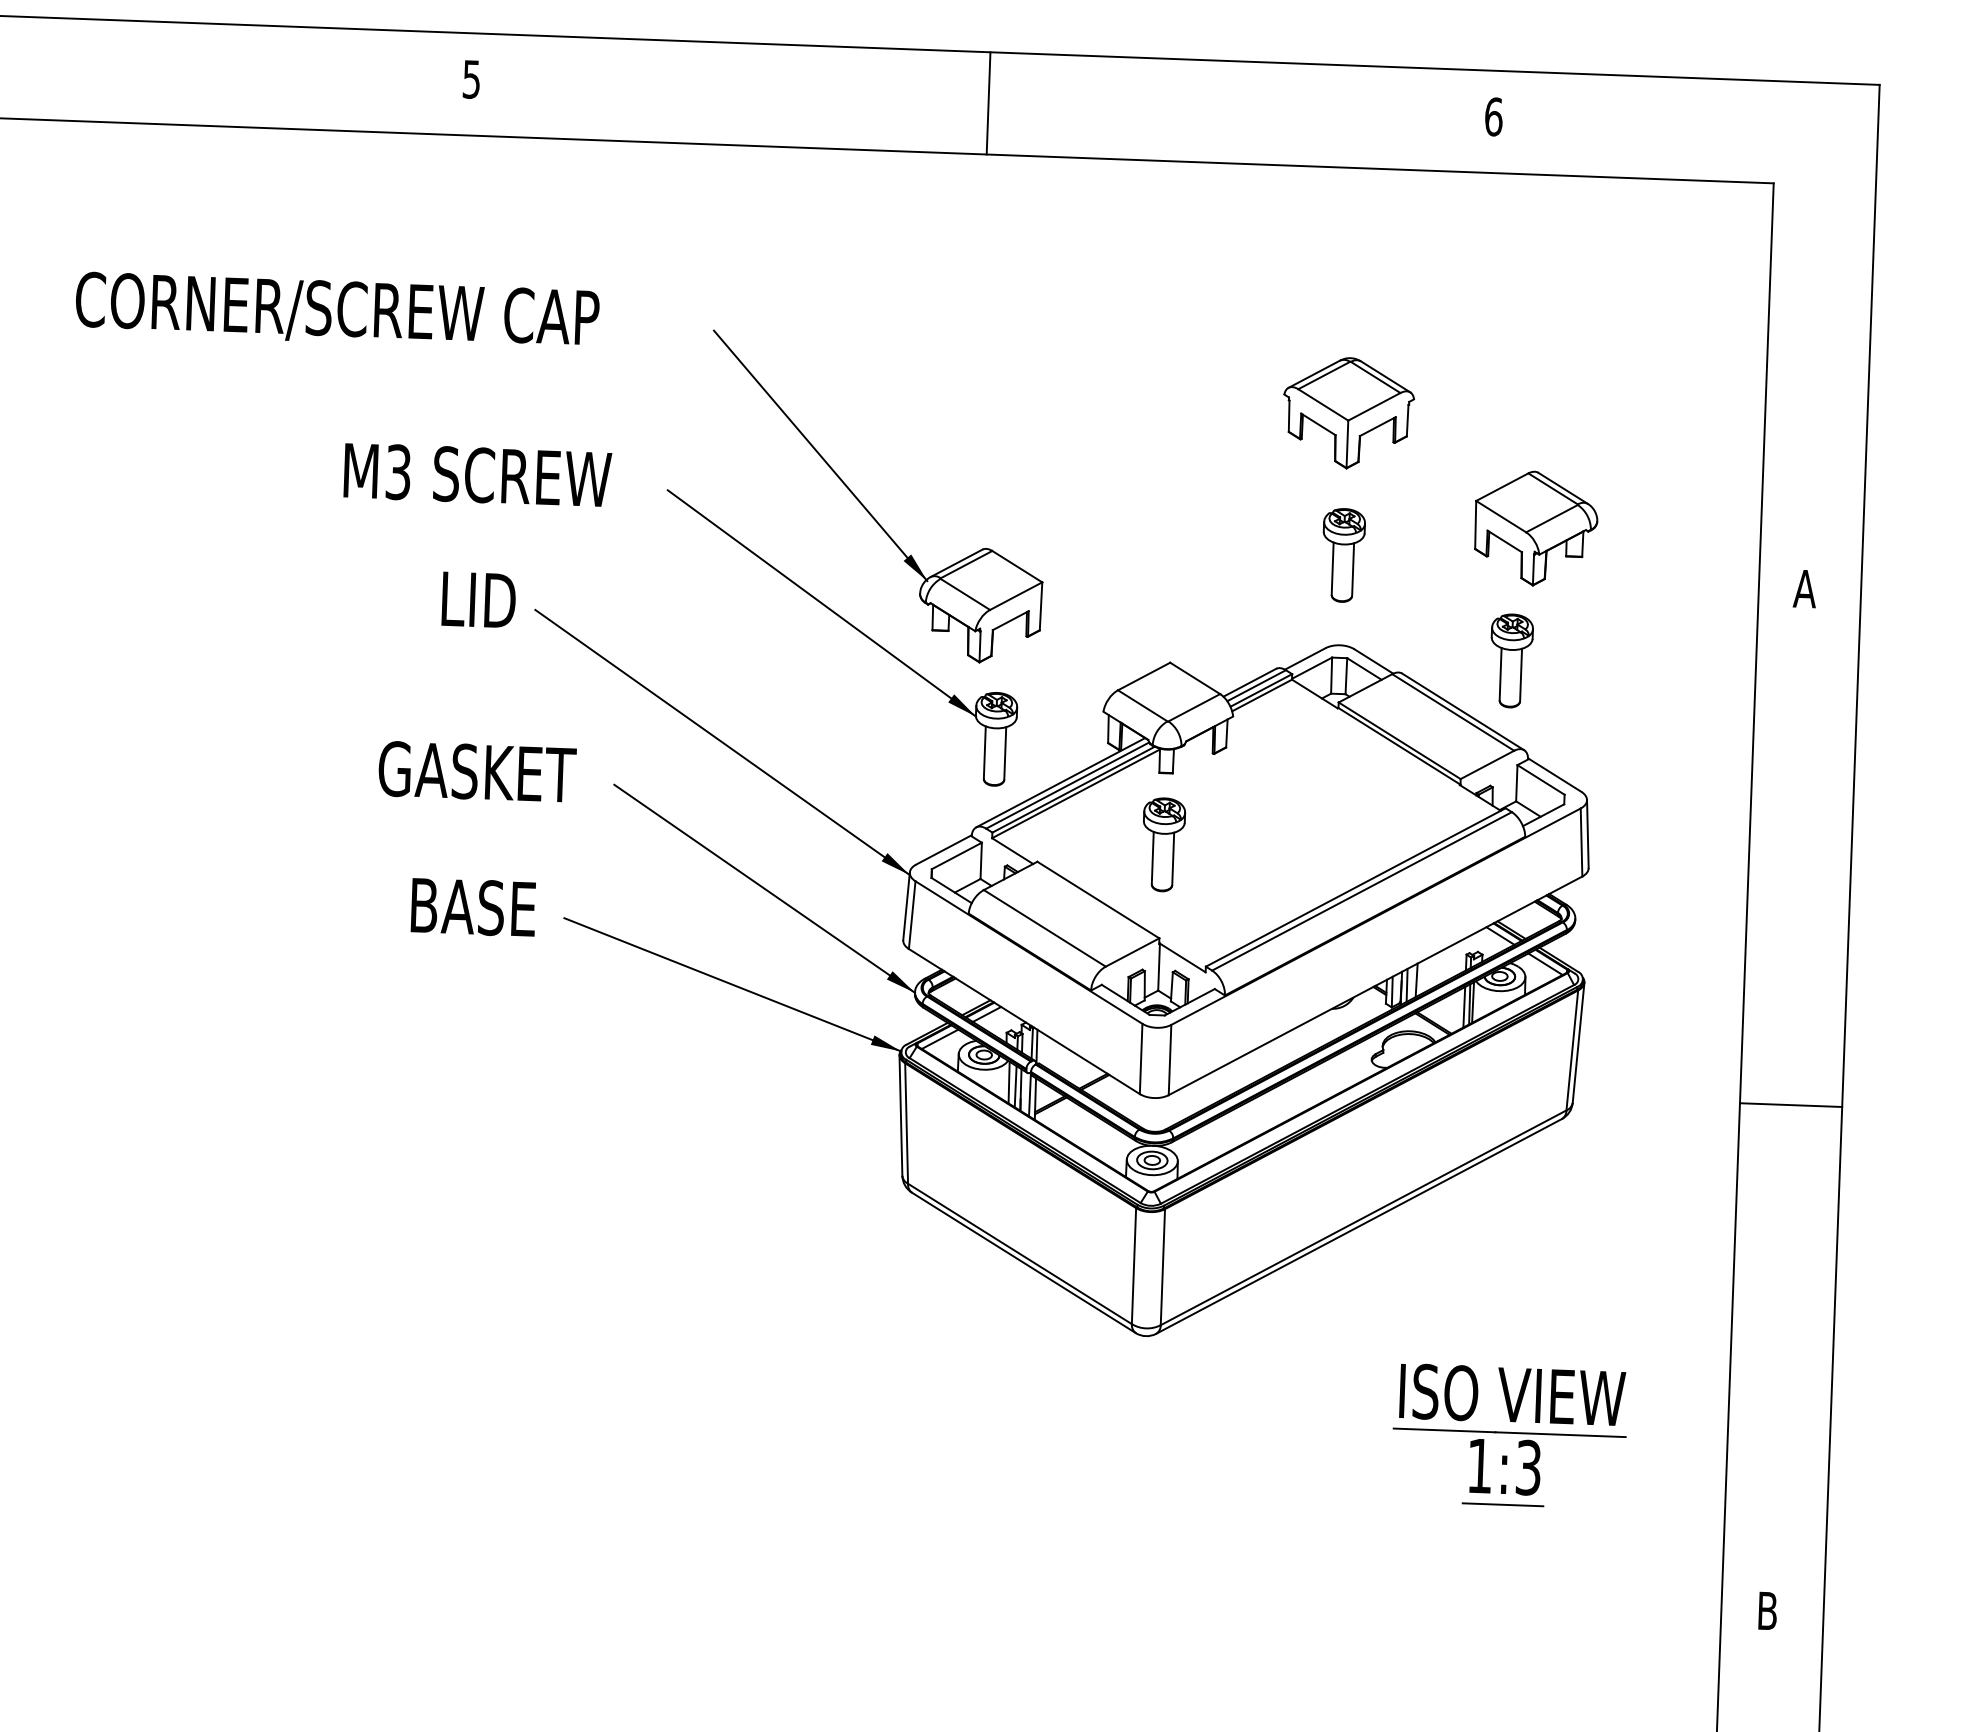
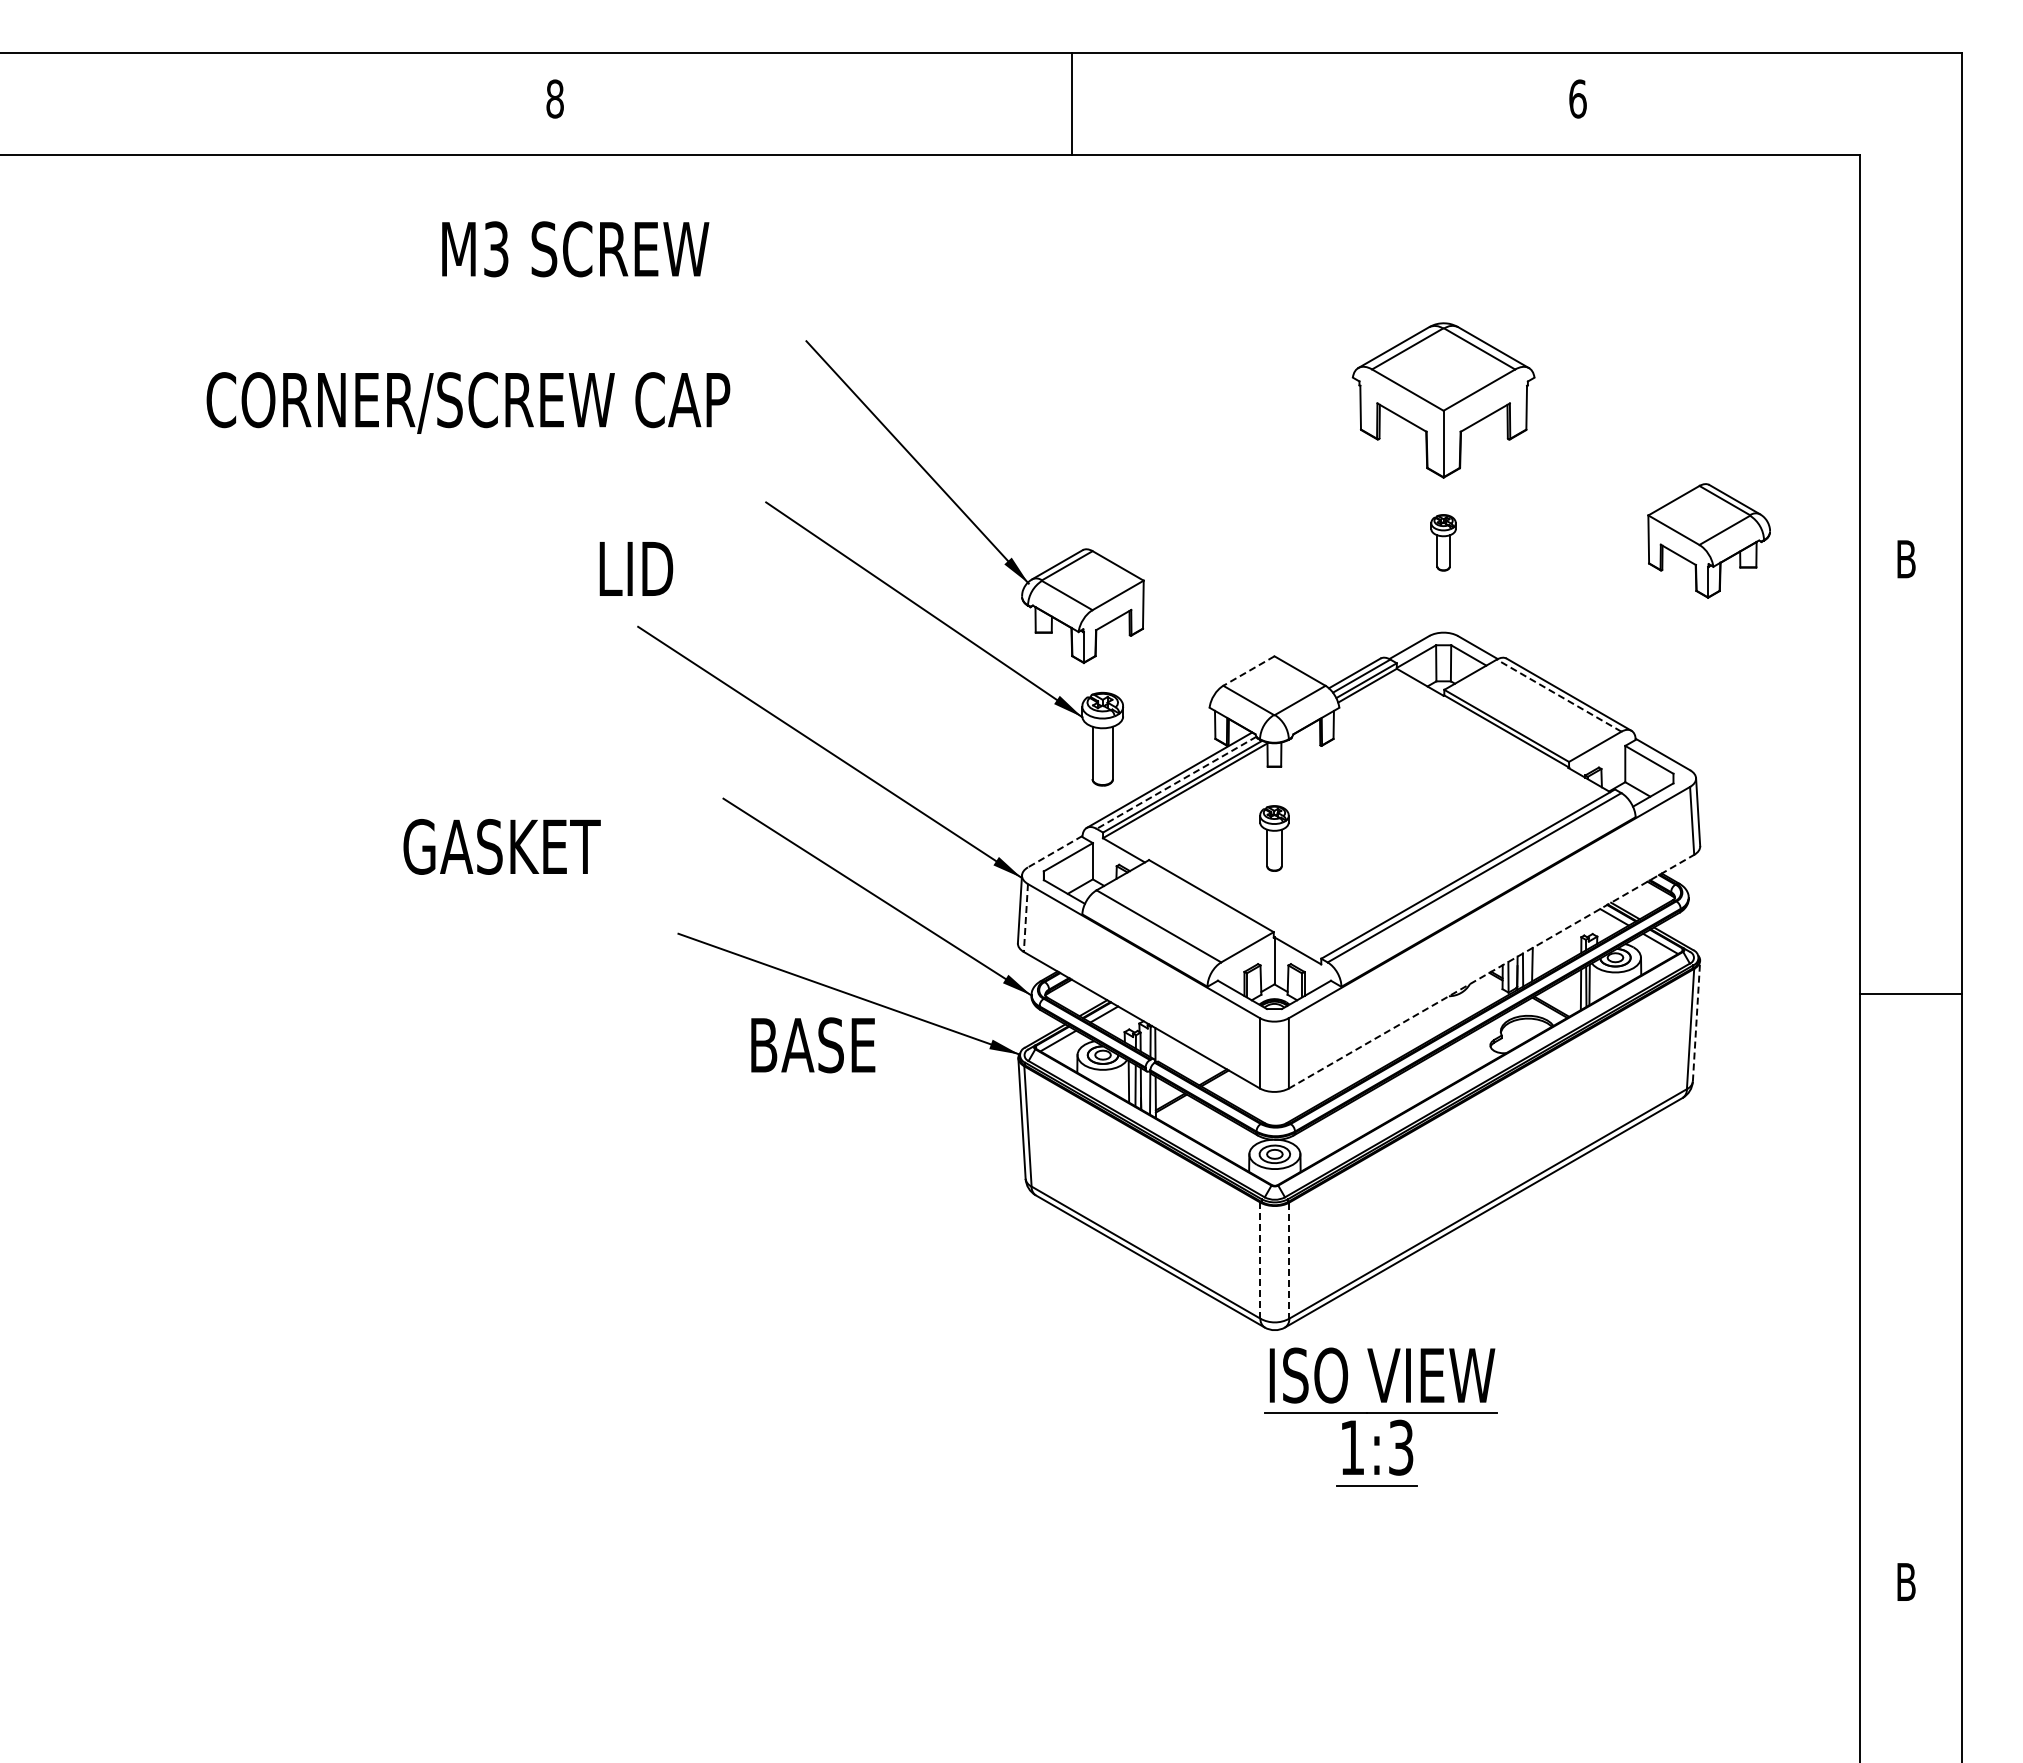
text: (471, 78) -> (554, 98), 5 -> 8
text: (337, 311) -> (468, 402), moved
part: (1348, 413) -> (1443, 400), size x1.4
text: (477, 475) -> (575, 249), moved
part: (1535, 528) -> (1708, 540), moved
part: (1343, 555) -> (1443, 542), size x0.6
text: (1804, 589) -> (1905, 559), A -> B
text: (479, 599) -> (636, 568), moved
part: (1511, 660) -> (1615, 641), removed
line: (1143, 676) -> (1248, 671), solid -> dashed
line: (1453, 712) -> (1559, 695), solid -> dashed
text: (476, 771) -> (501, 846), moved
line: (1067, 786) -> (1176, 783), solid -> dashed
part: (1163, 844) -> (1274, 838), size x0.7
line: (943, 849) -> (1054, 851), solid -> dashed
text: (473, 907) -> (813, 1045), moved
line: (911, 915) -> (1025, 918), solid -> dashed
line: (1375, 985) -> (1491, 971), solid -> dashed
line: (1578, 1042) -> (1696, 1020), solid -> dashed
line: (1791, 1104) -> (1911, 993), moved
line: (1134, 1265) -> (1260, 1260), solid -> dashed
line: (1163, 1268) -> (1289, 1261), solid -> dashed
part: (1509, 1435) -> (1380, 1416), moved

